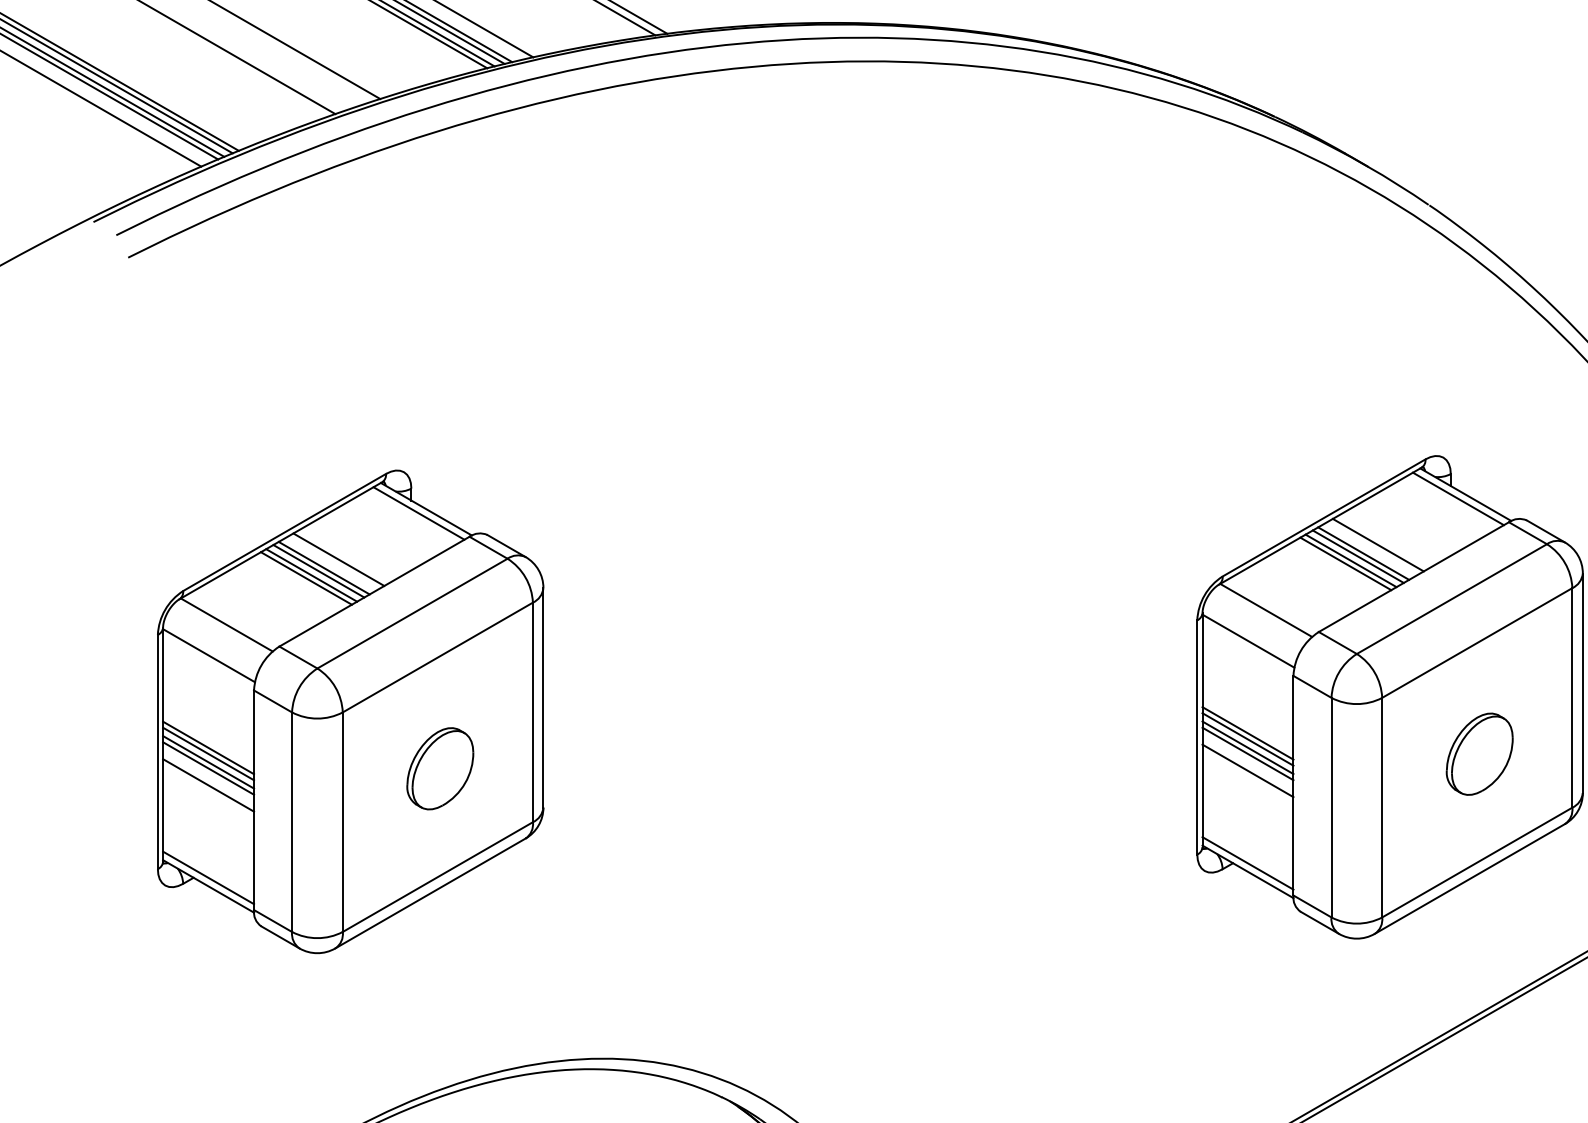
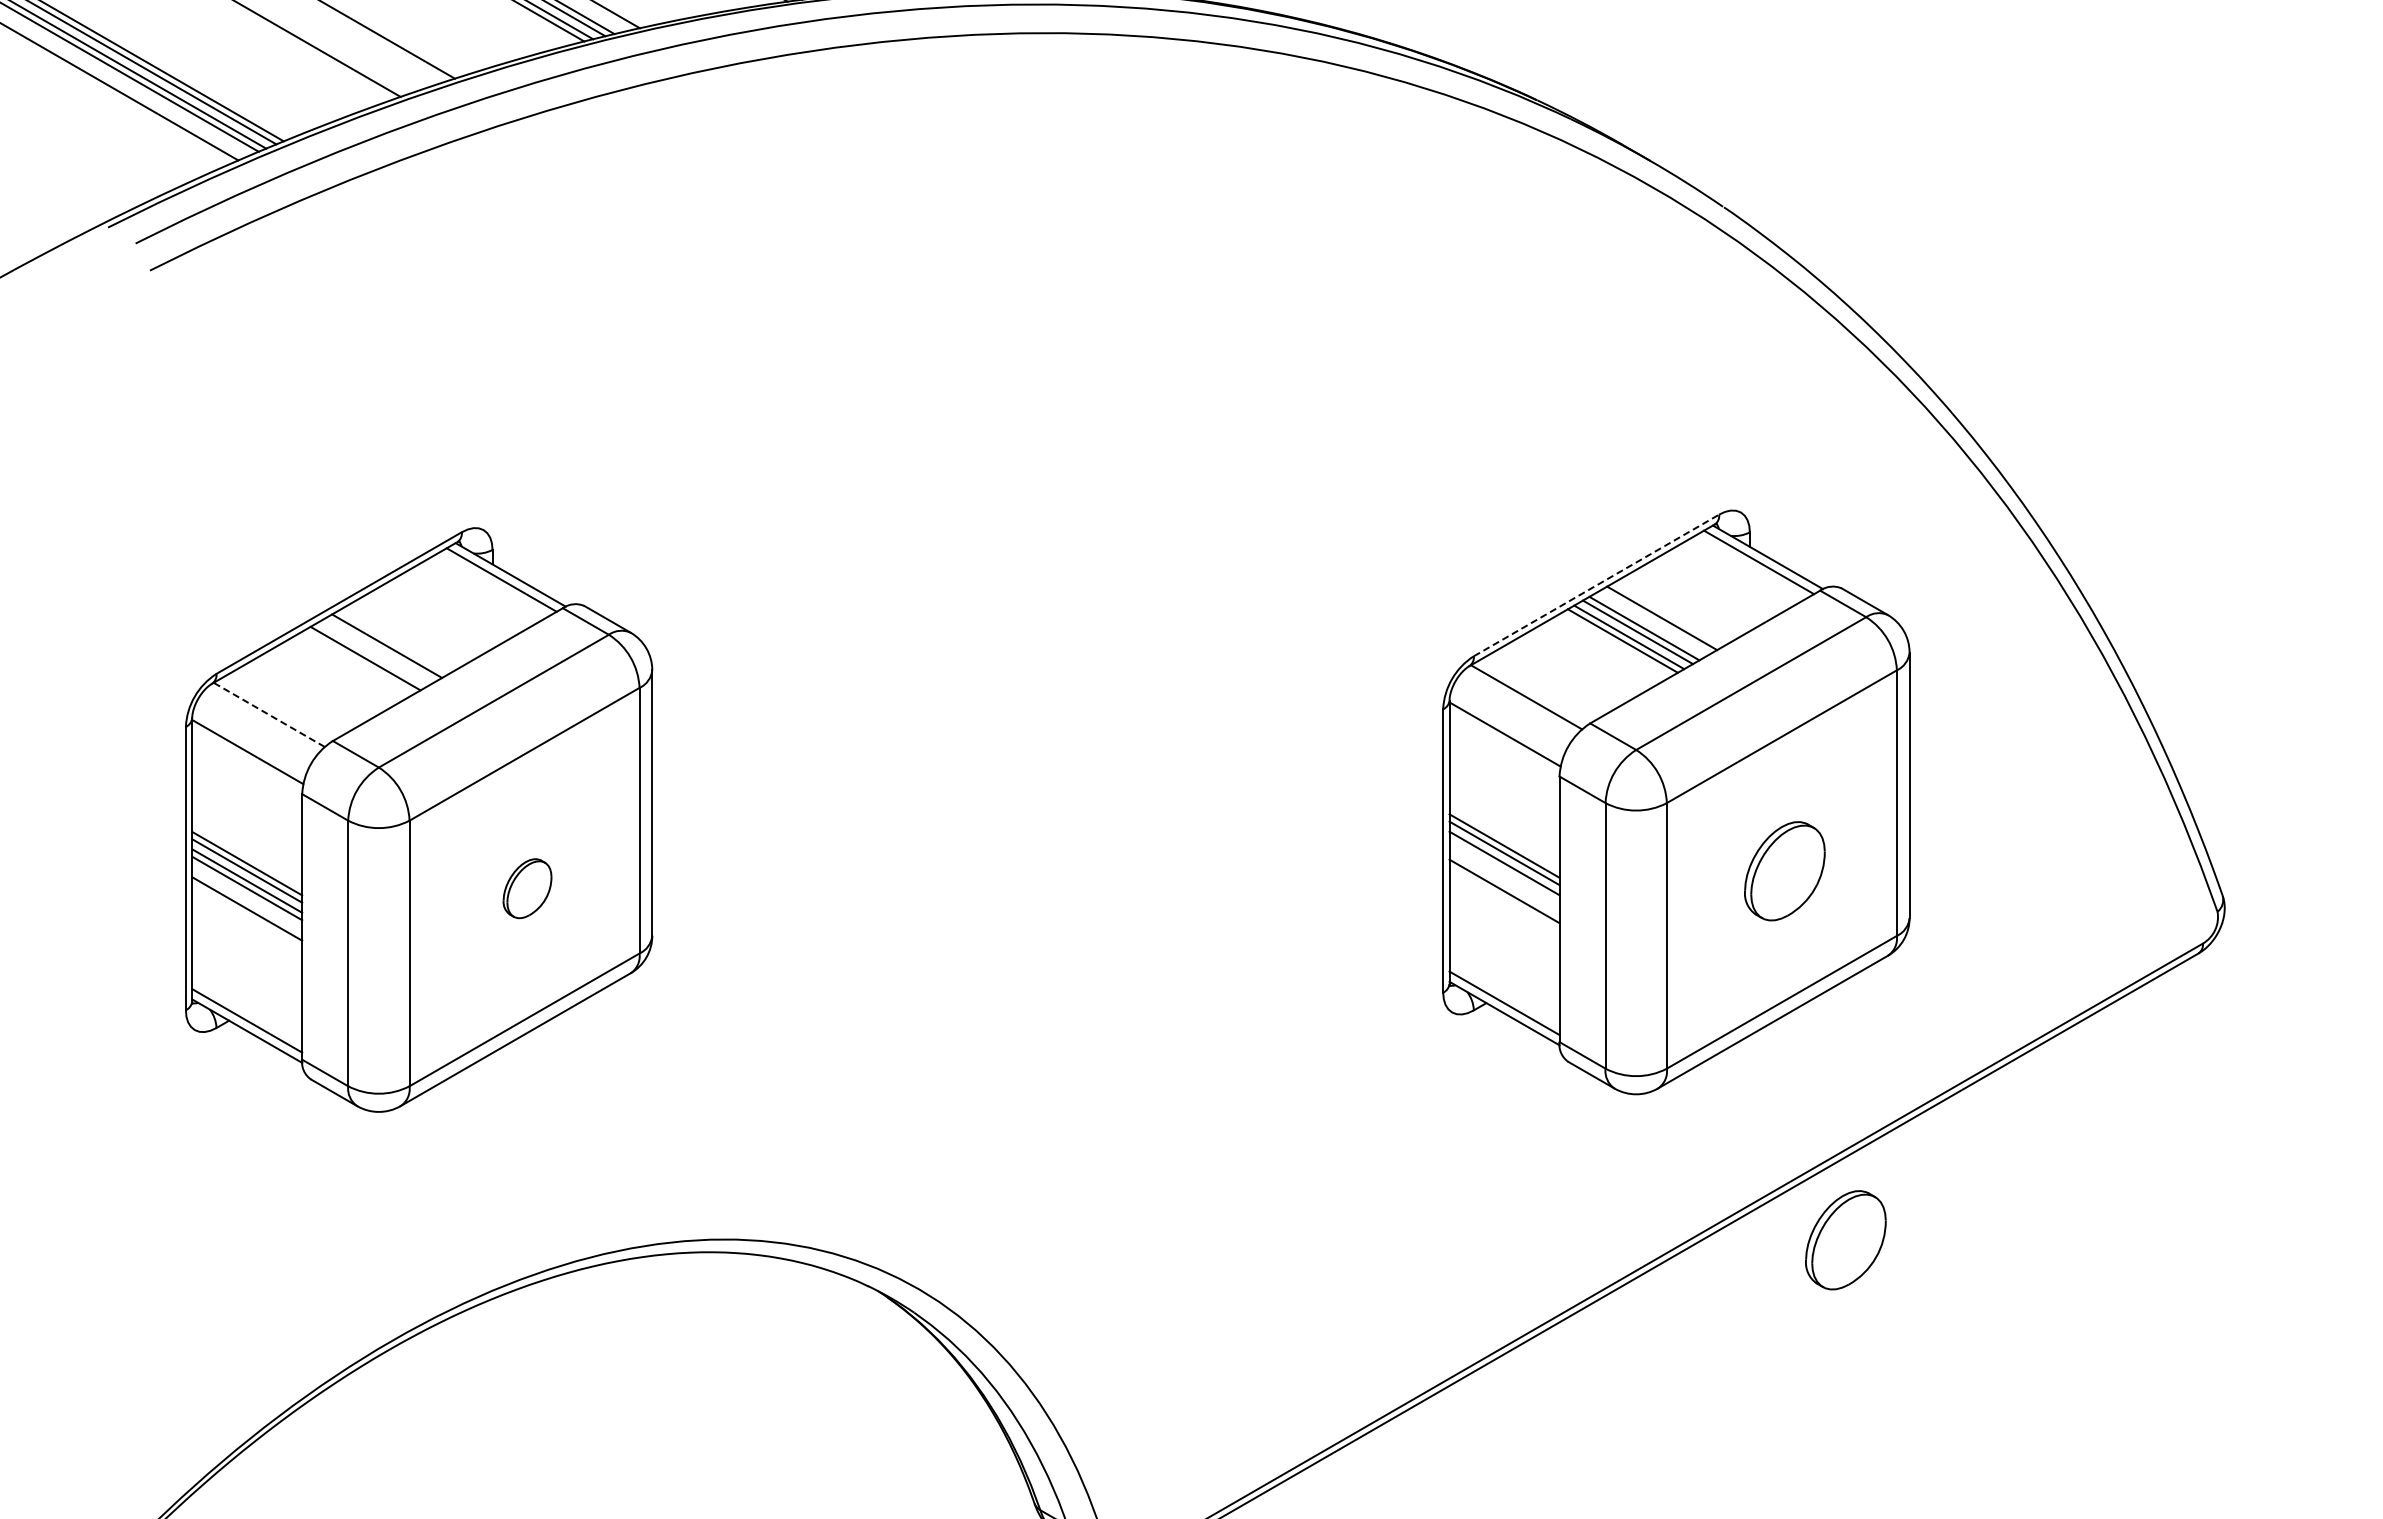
line: (1324, 517) -> (1596, 585), solid -> dashed
line: (338, 559) -> (404, 635), removed
line: (318, 570) -> (380, 649), removed
line: (311, 575) -> (371, 654), removed
line: (226, 624) -> (268, 714), solid -> dashed
line: (1247, 753) -> (1504, 870), removed
part: (440, 768) -> (527, 888), size x0.6
part: (1529, 1059) -> (1845, 1240), added

